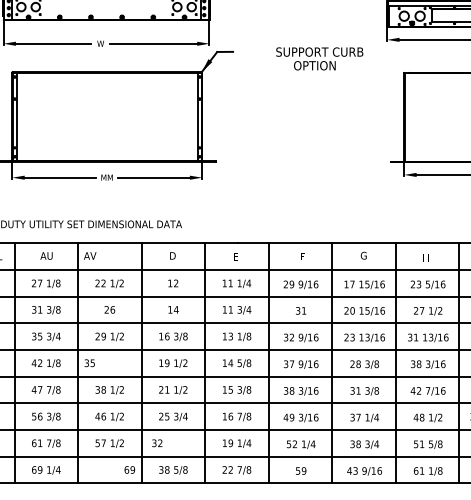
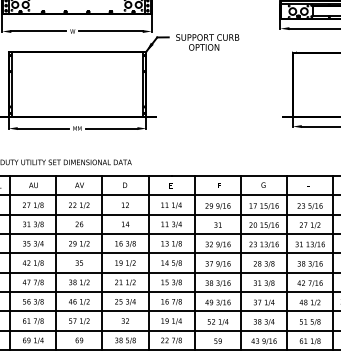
text: (319, 58) -> (207, 42), moved
text: (90, 255) -> (79, 184), moved
text: (89, 363) -> (79, 263), moved
text: (157, 443) -> (125, 321), moved
text: (129, 469) -> (79, 340), moved

